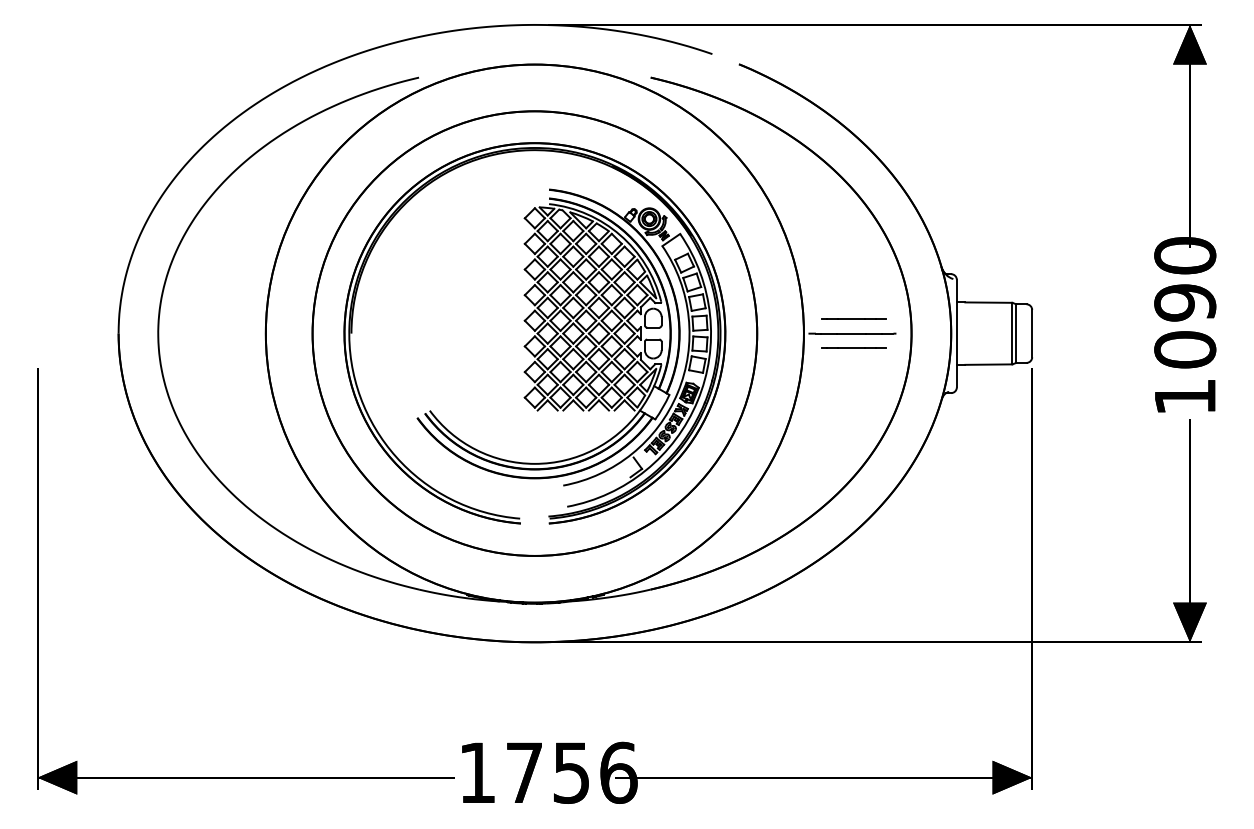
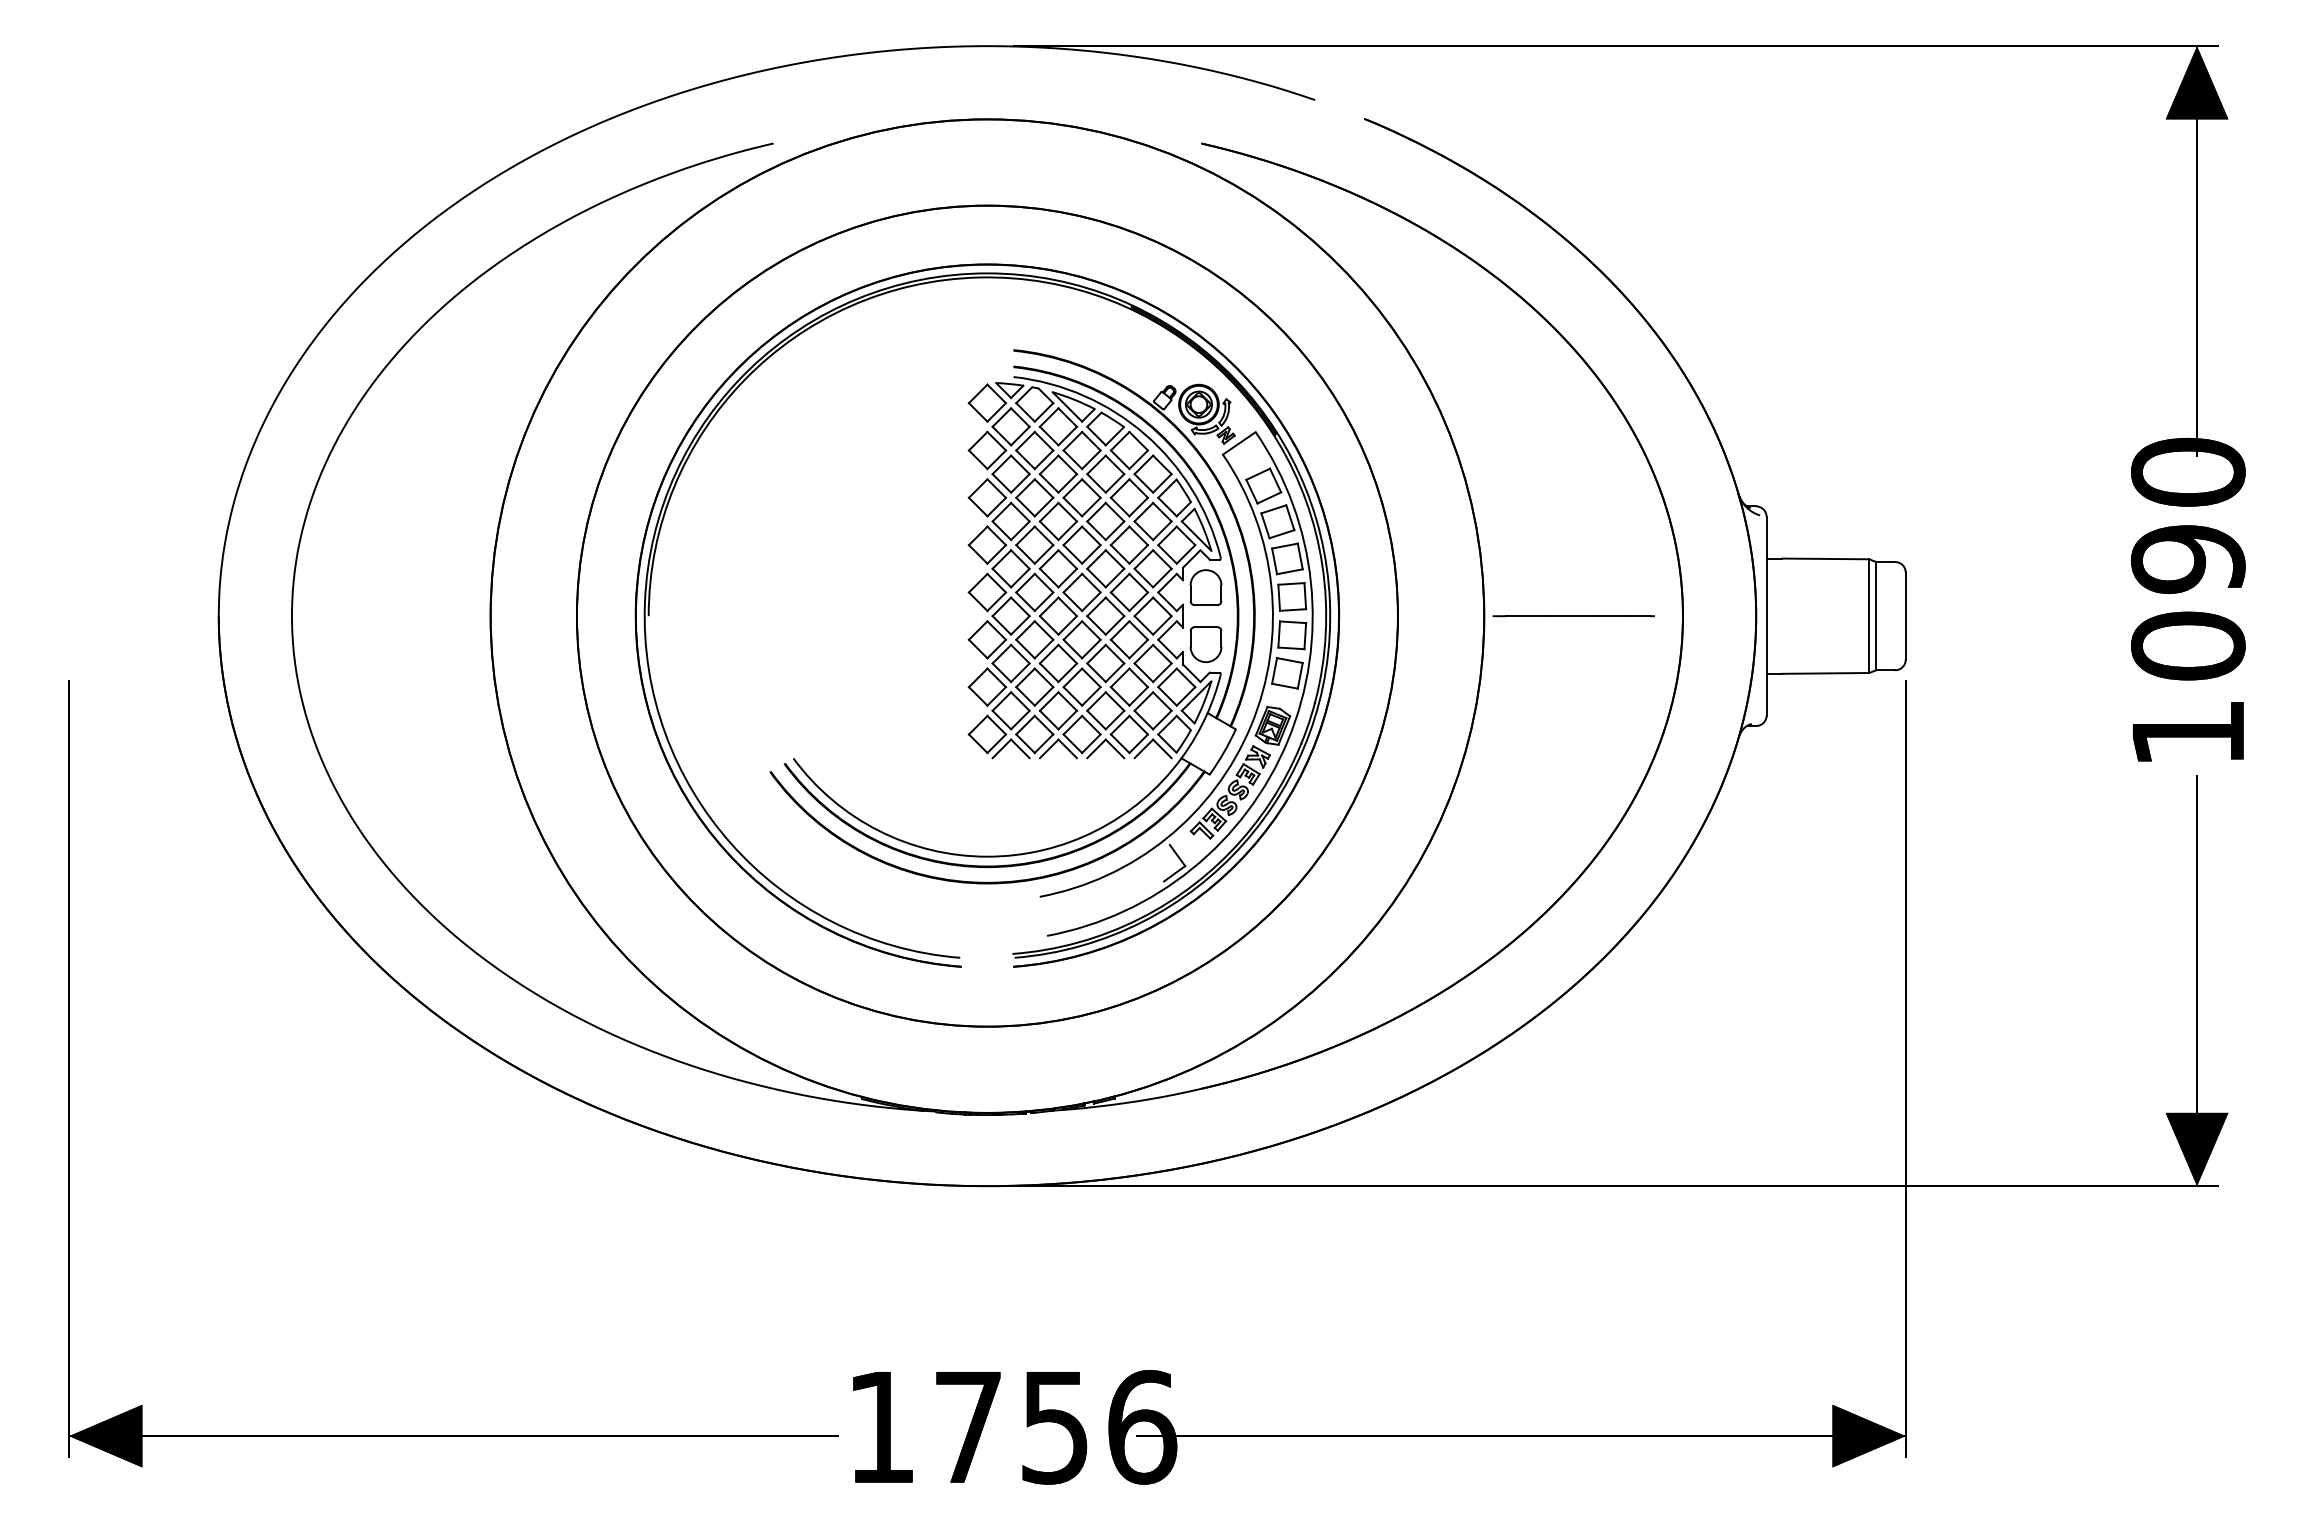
line: (853, 318) -> (1575, 588), removed
line: (853, 347) -> (1575, 641), removed

